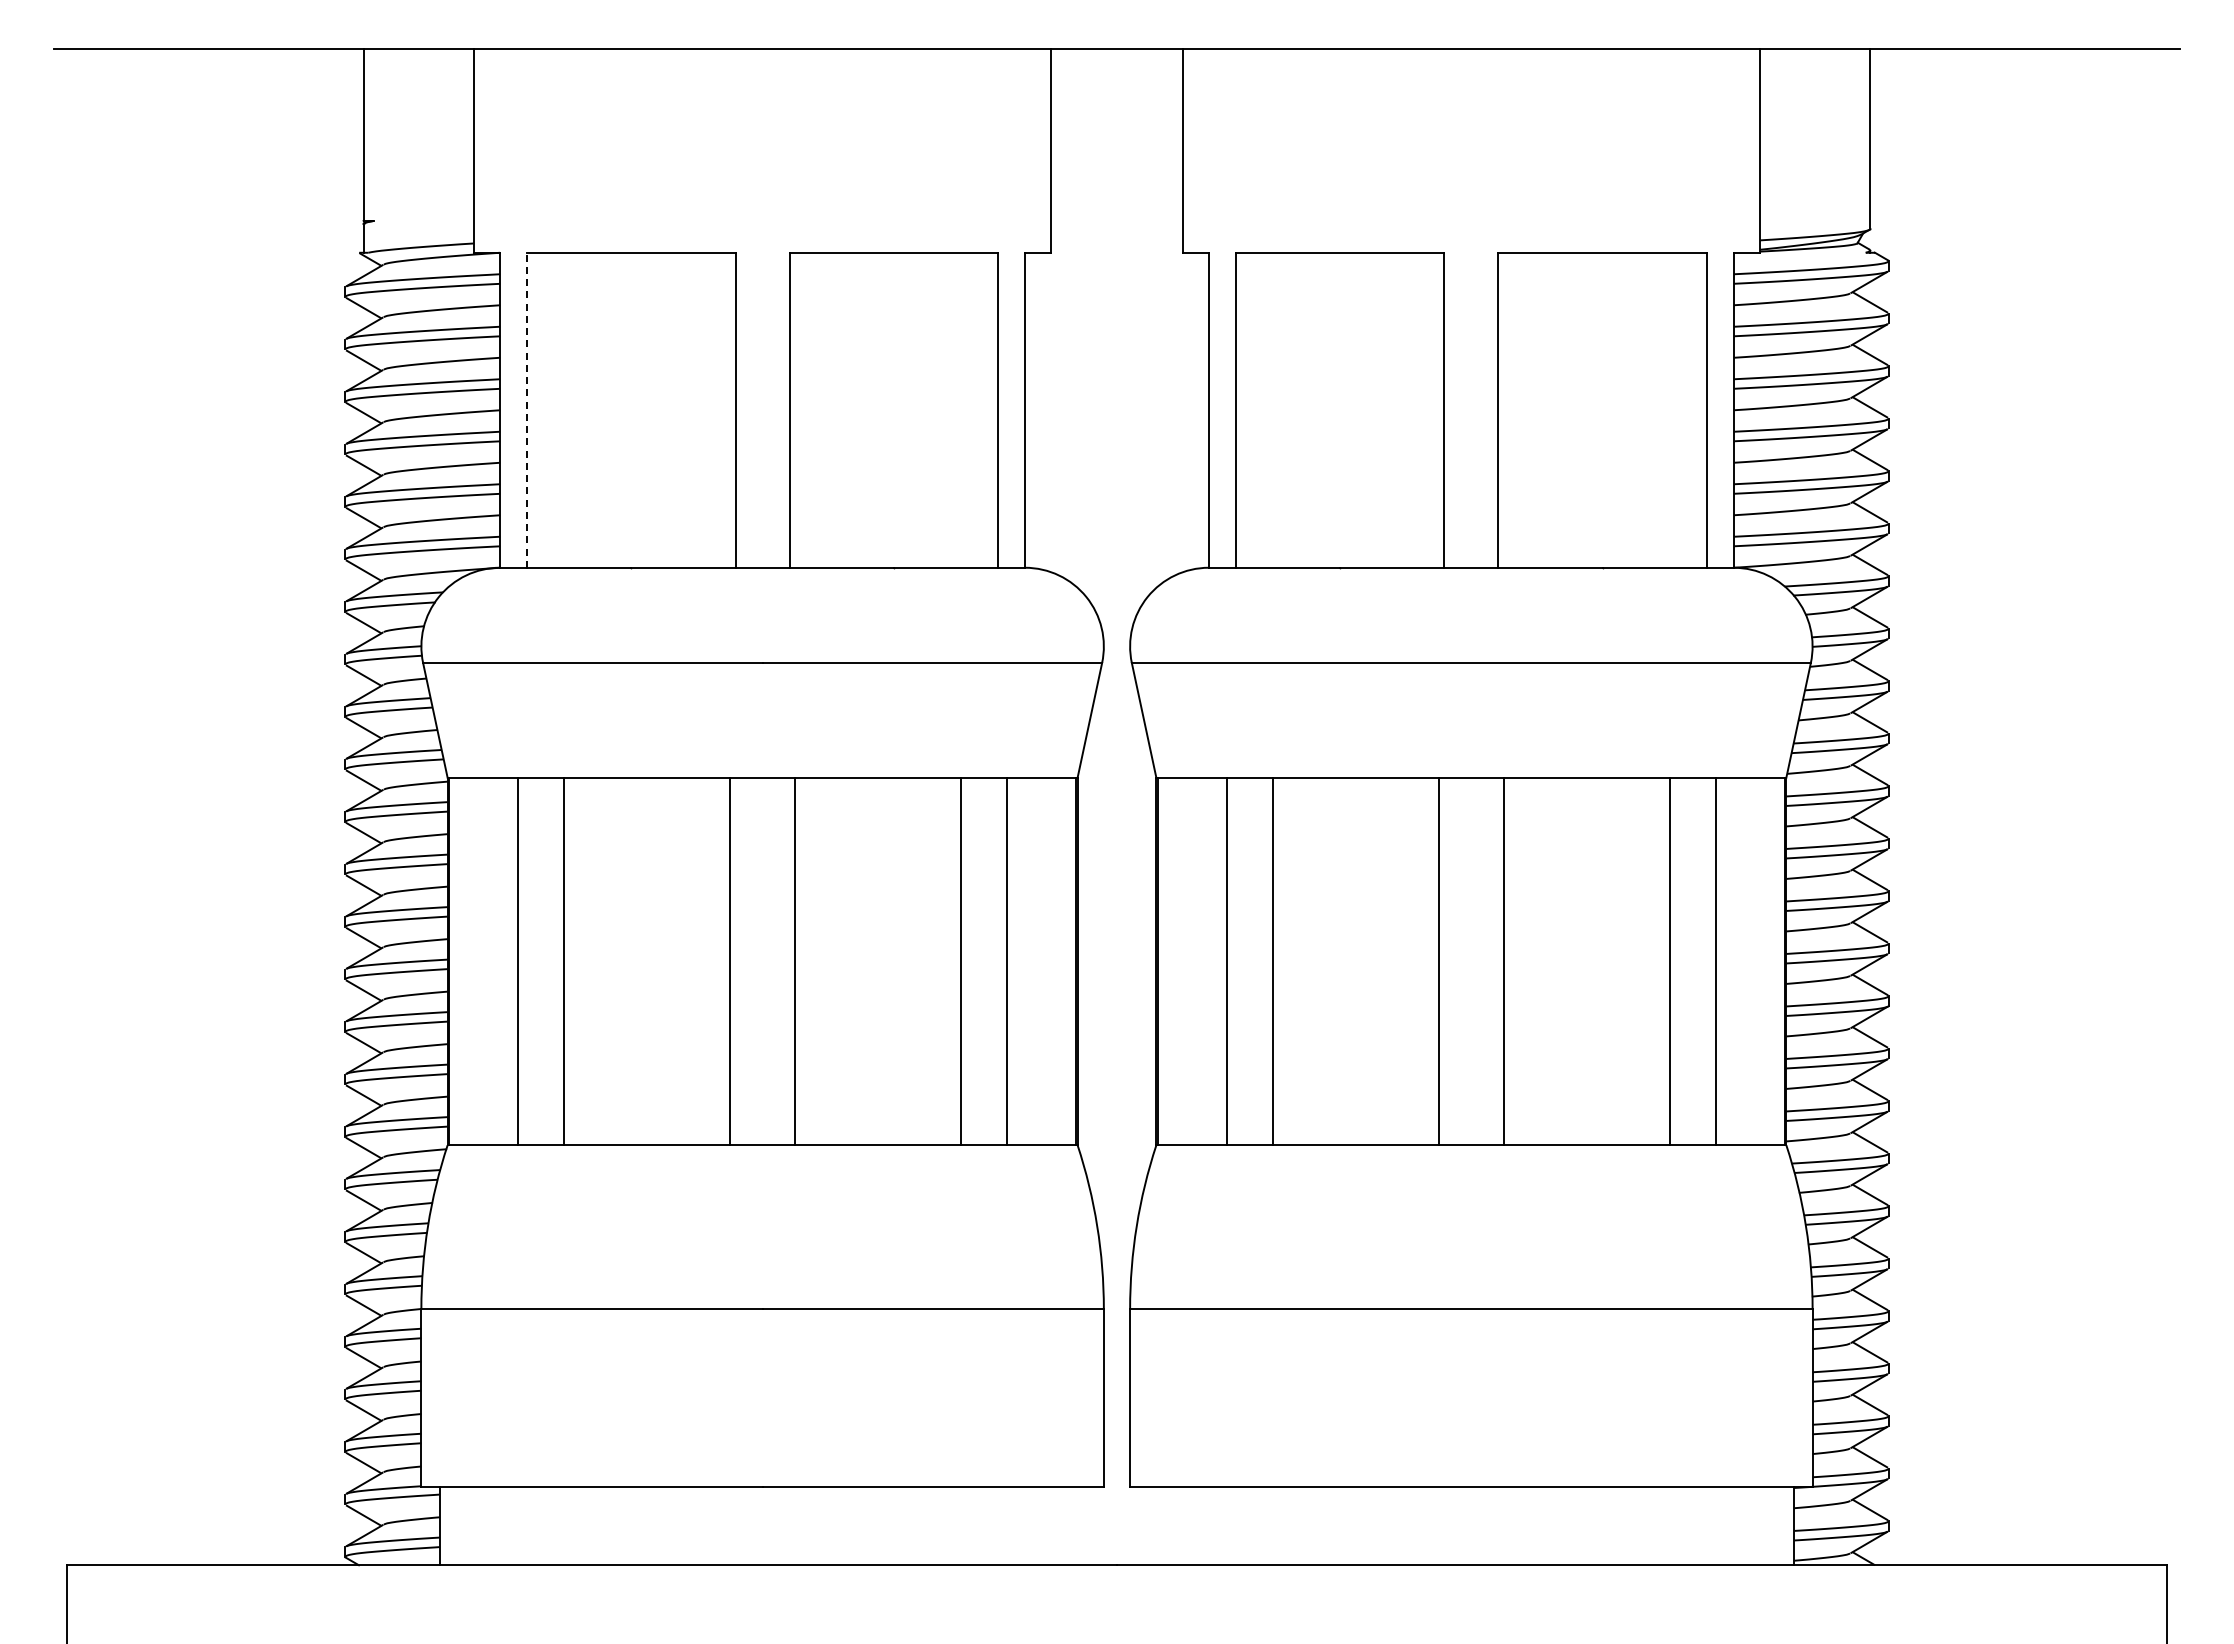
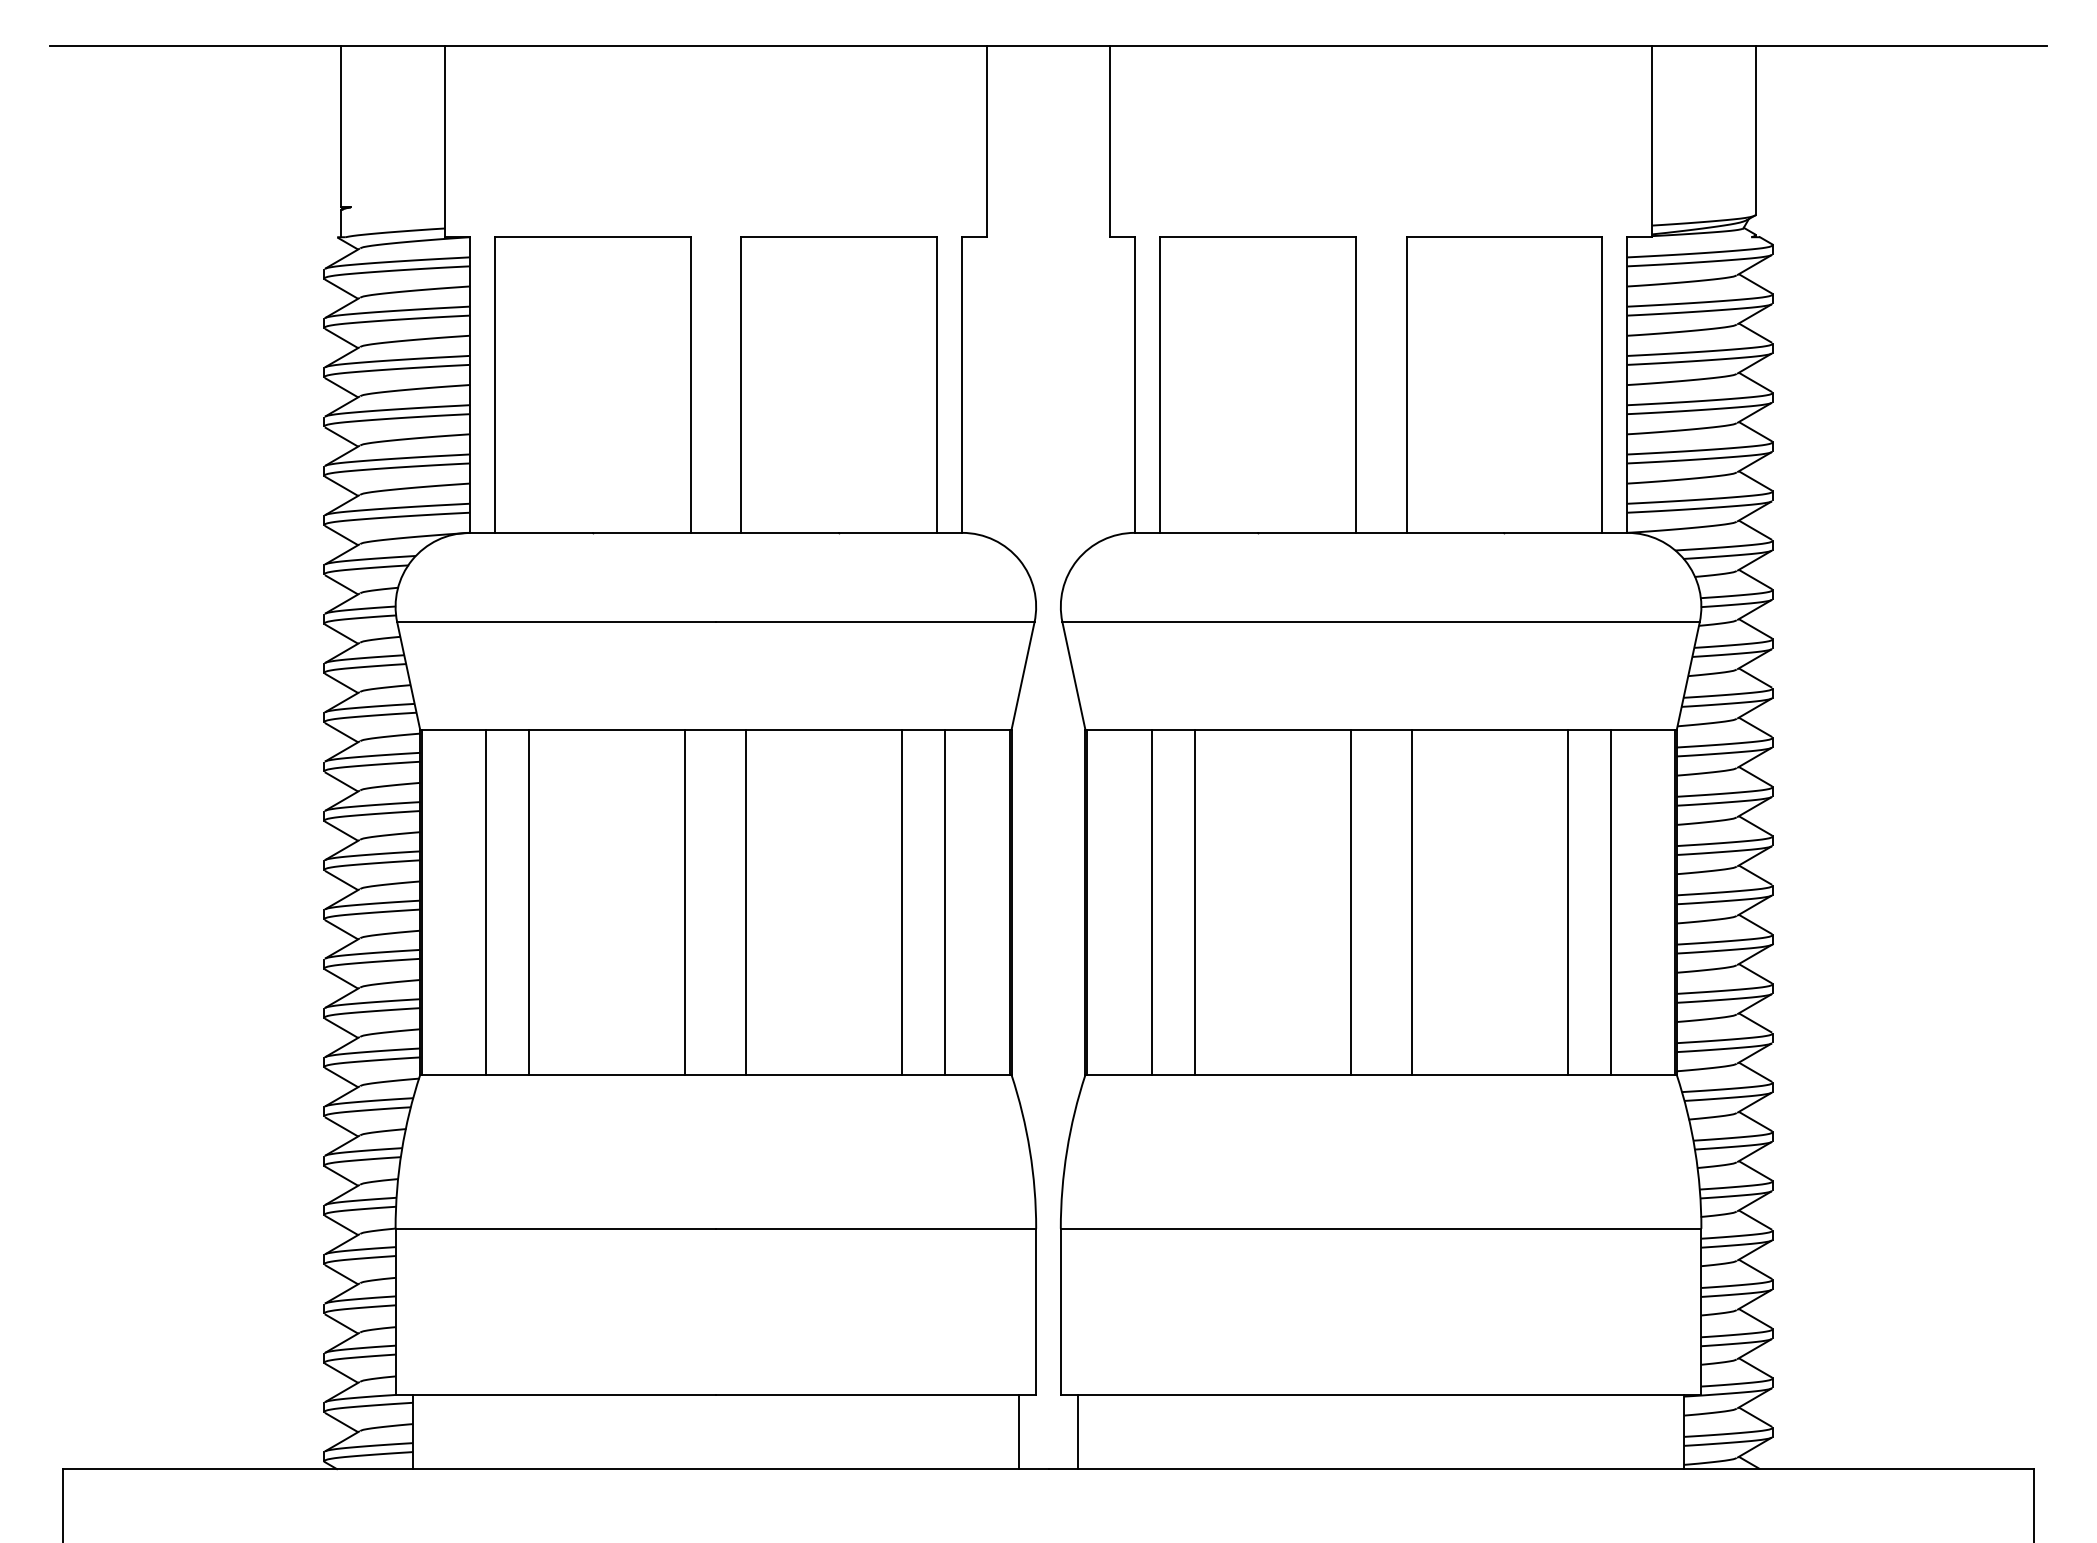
line: (527, 409) -> (495, 384), dashed -> solid
line: (1085, 1525) -> (1018, 1431), added
line: (1148, 1525) -> (1078, 1431), added

